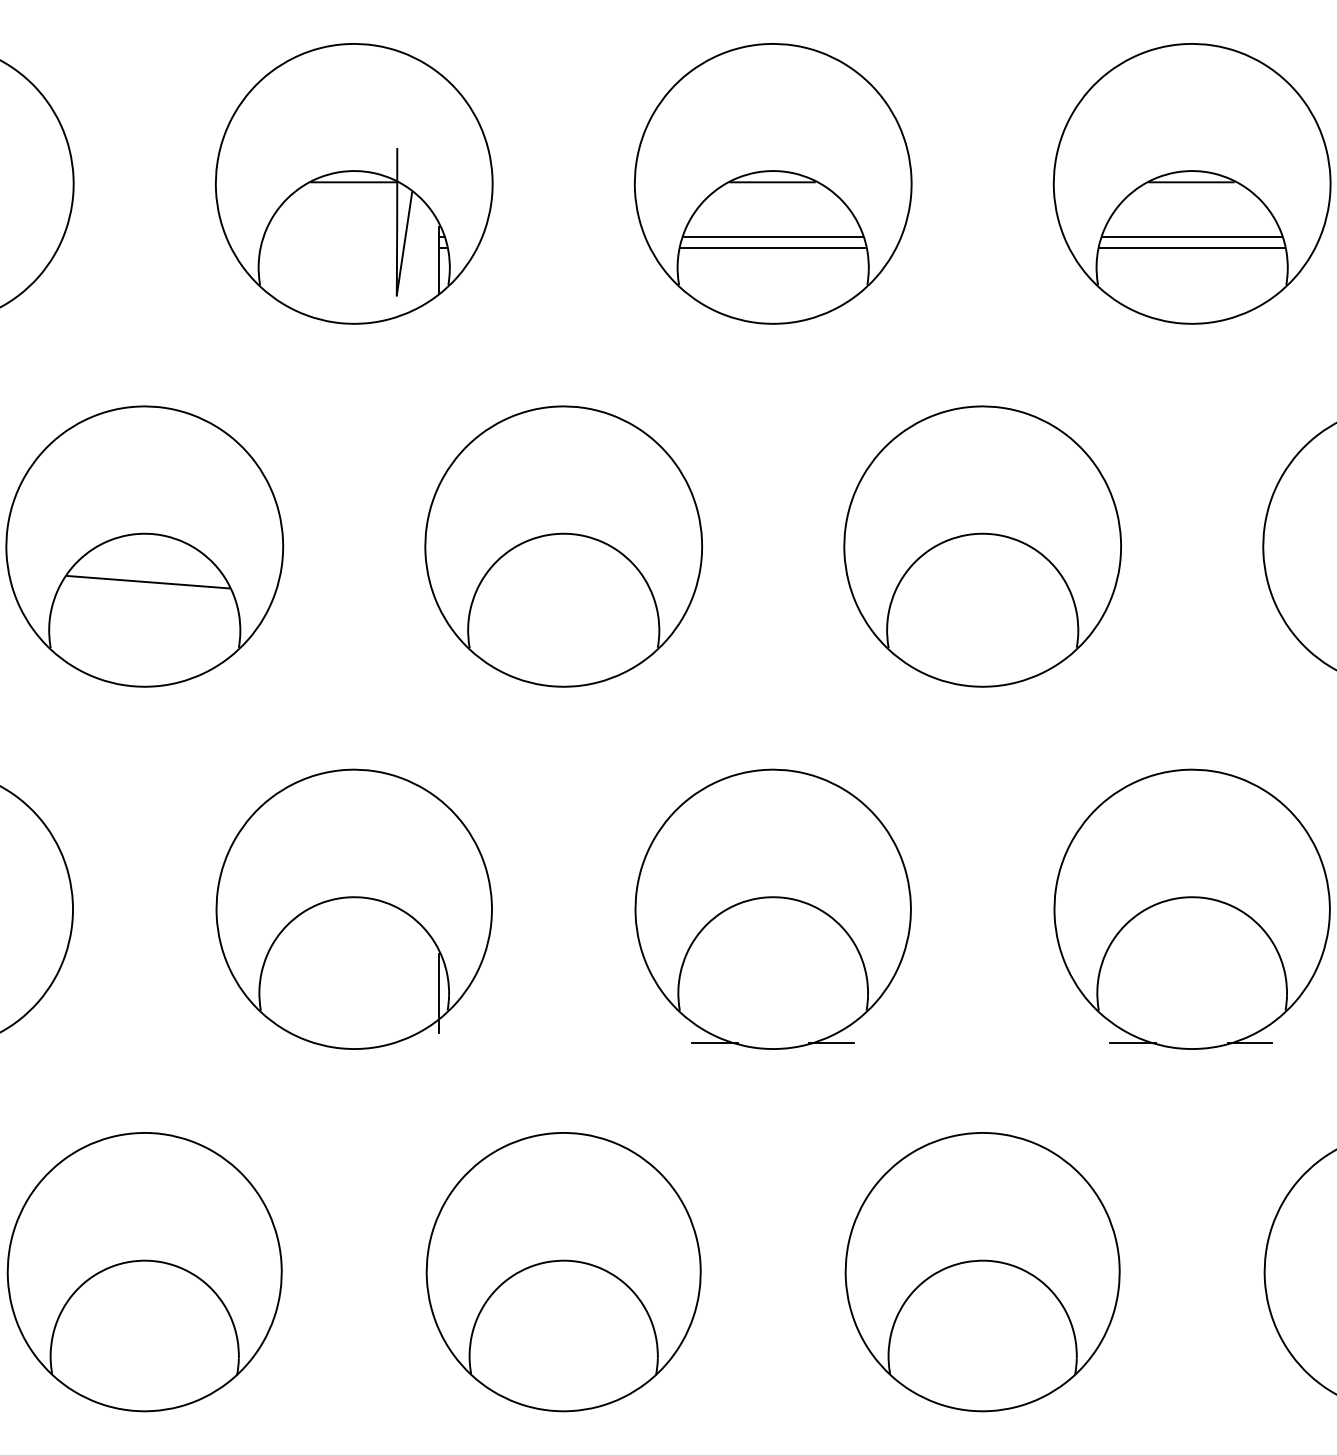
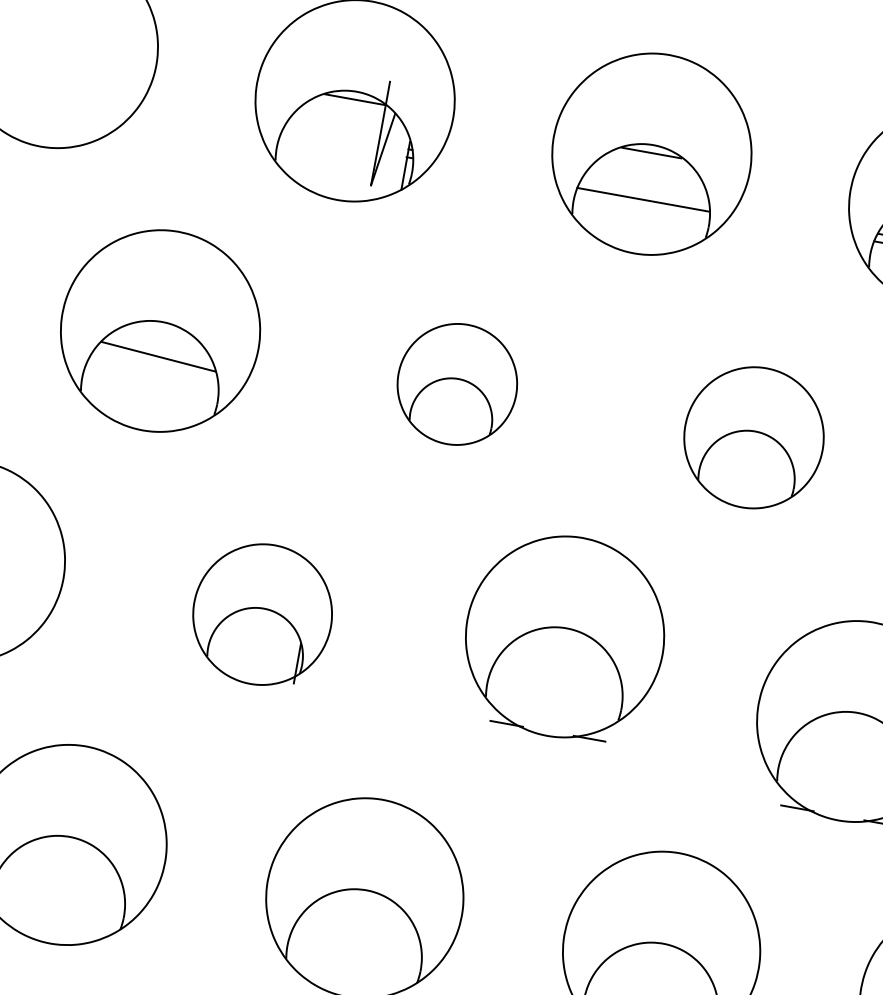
line: (773, 237) -> (645, 192), removed
part: (563, 546) -> (457, 384), size x0.6
part: (982, 546) -> (753, 437), size x0.7
part: (353, 908) -> (262, 614), size x0.7
part: (772, 908) -> (564, 636), moved

